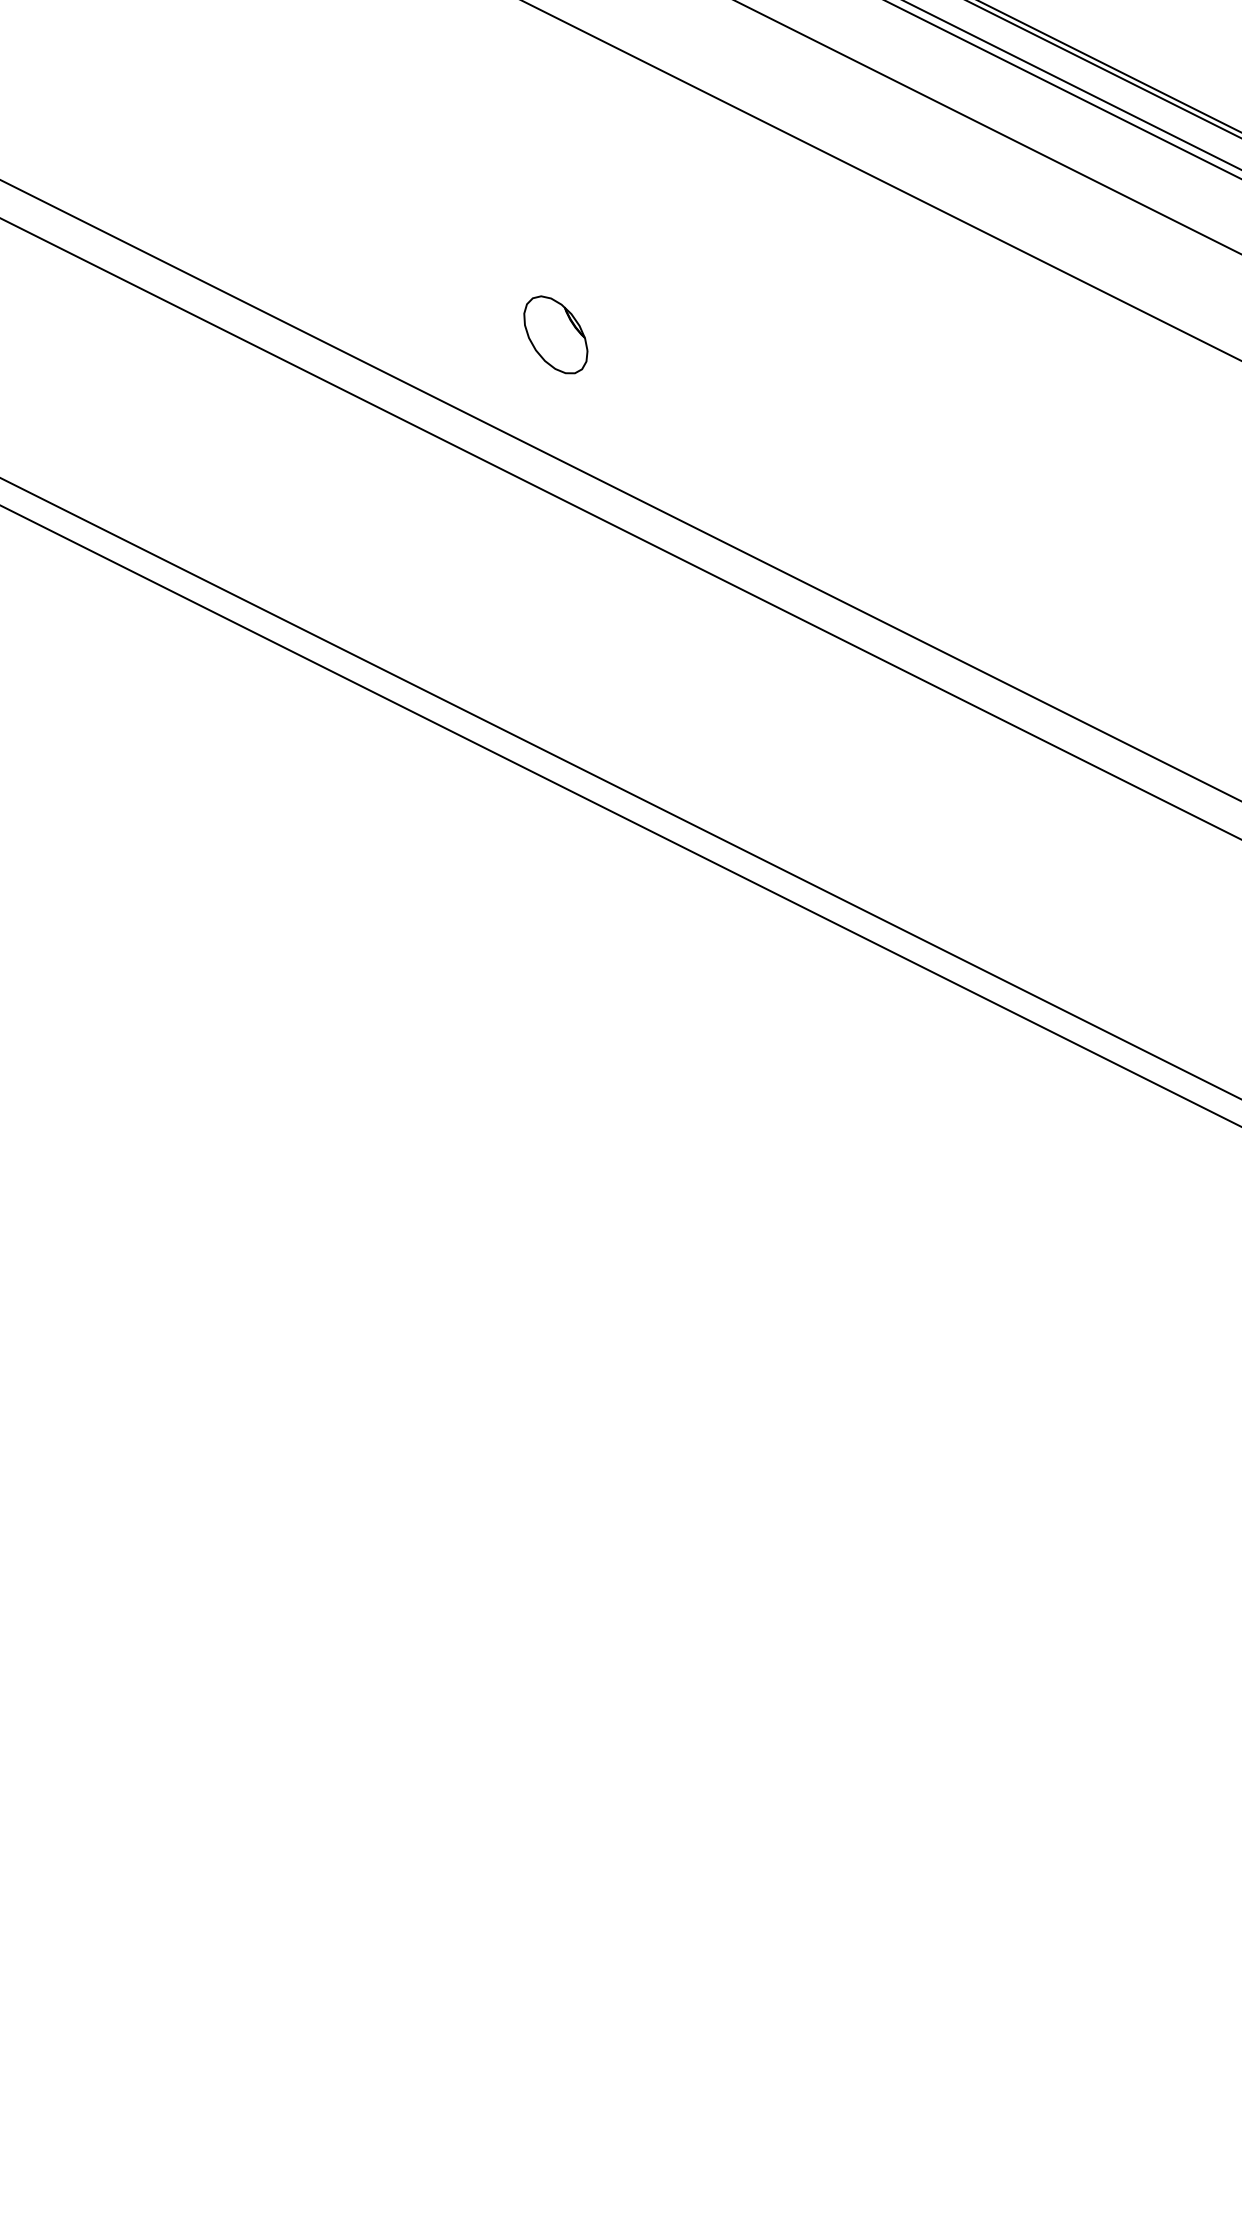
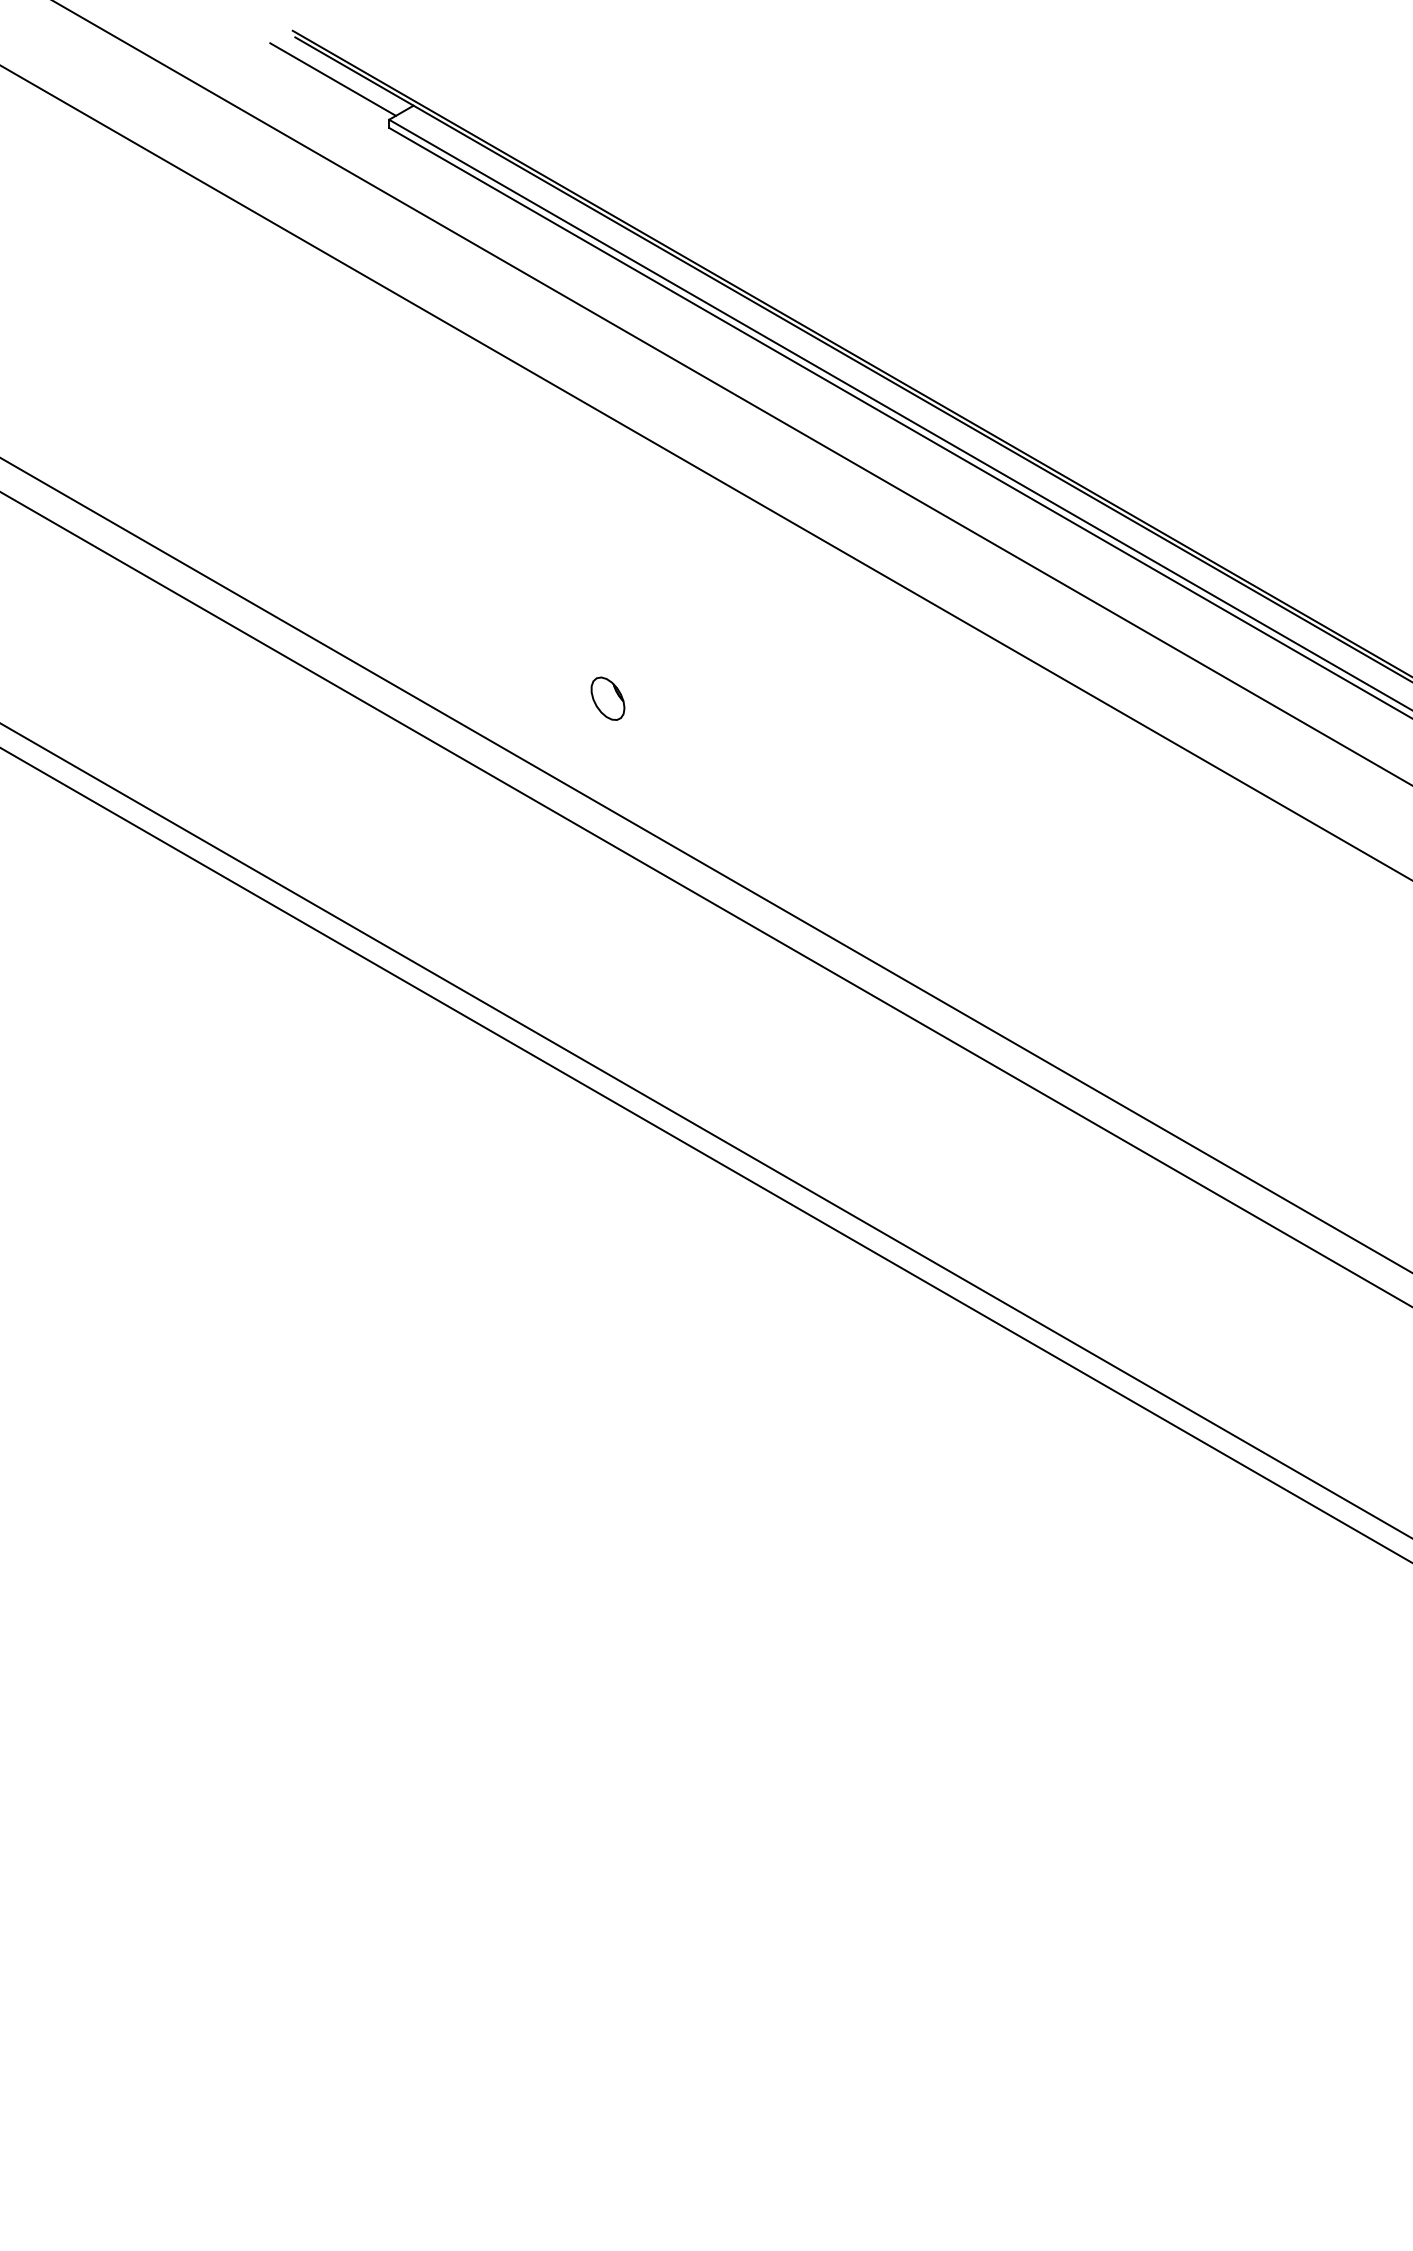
part: (555, 334) -> (607, 698), size x0.62

